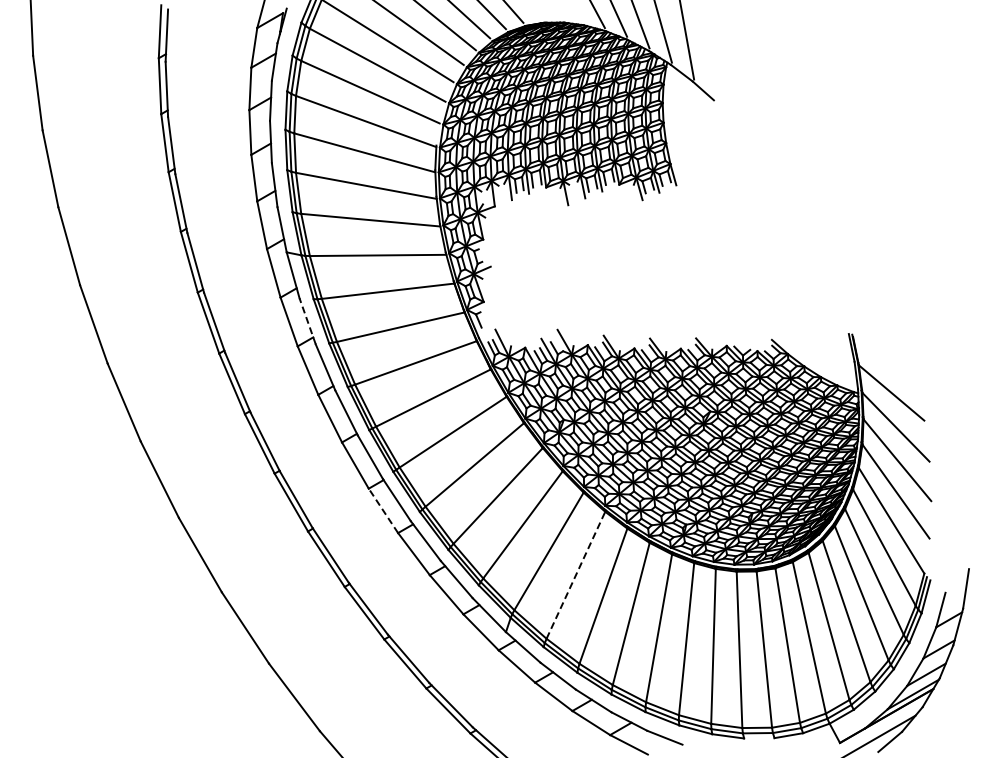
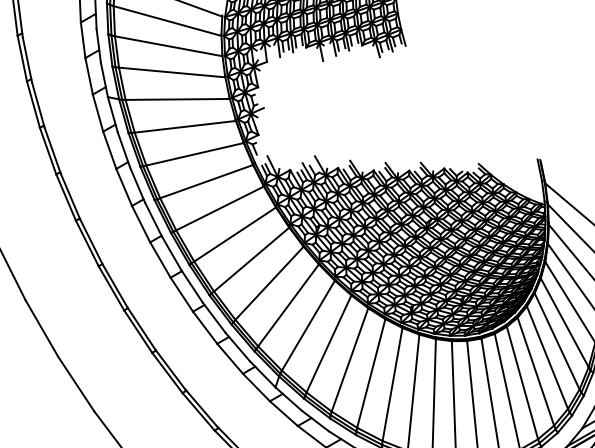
line: (307, 320) -> (123, 149), dashed -> solid
line: (383, 510) -> (181, 294), dashed -> solid
line: (575, 575) -> (328, 344), dashed -> solid

